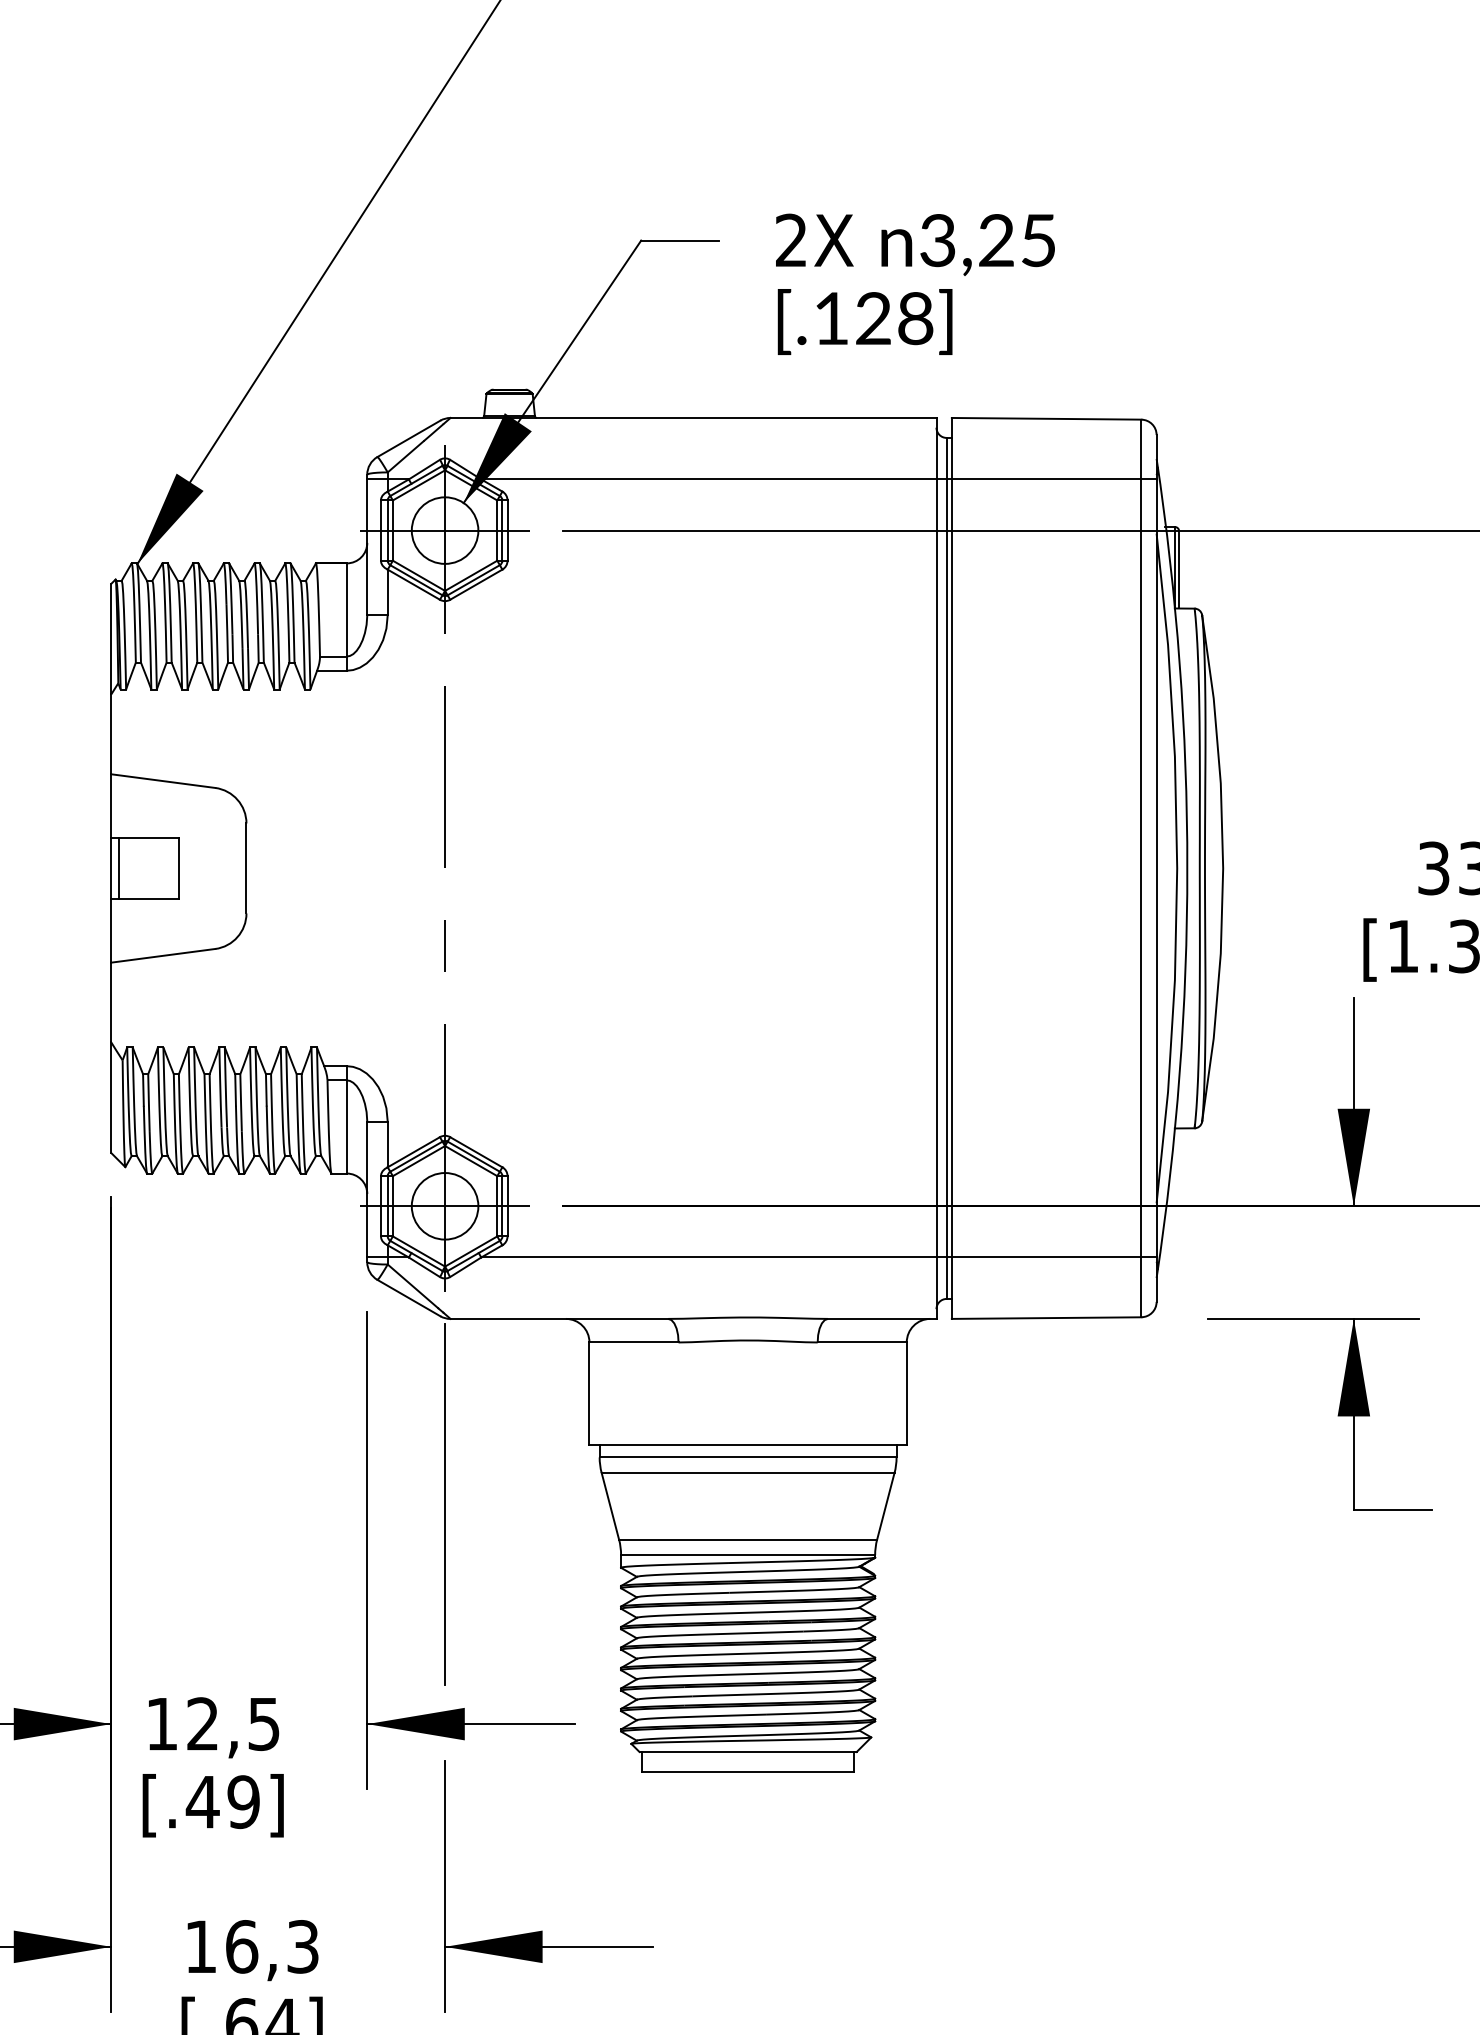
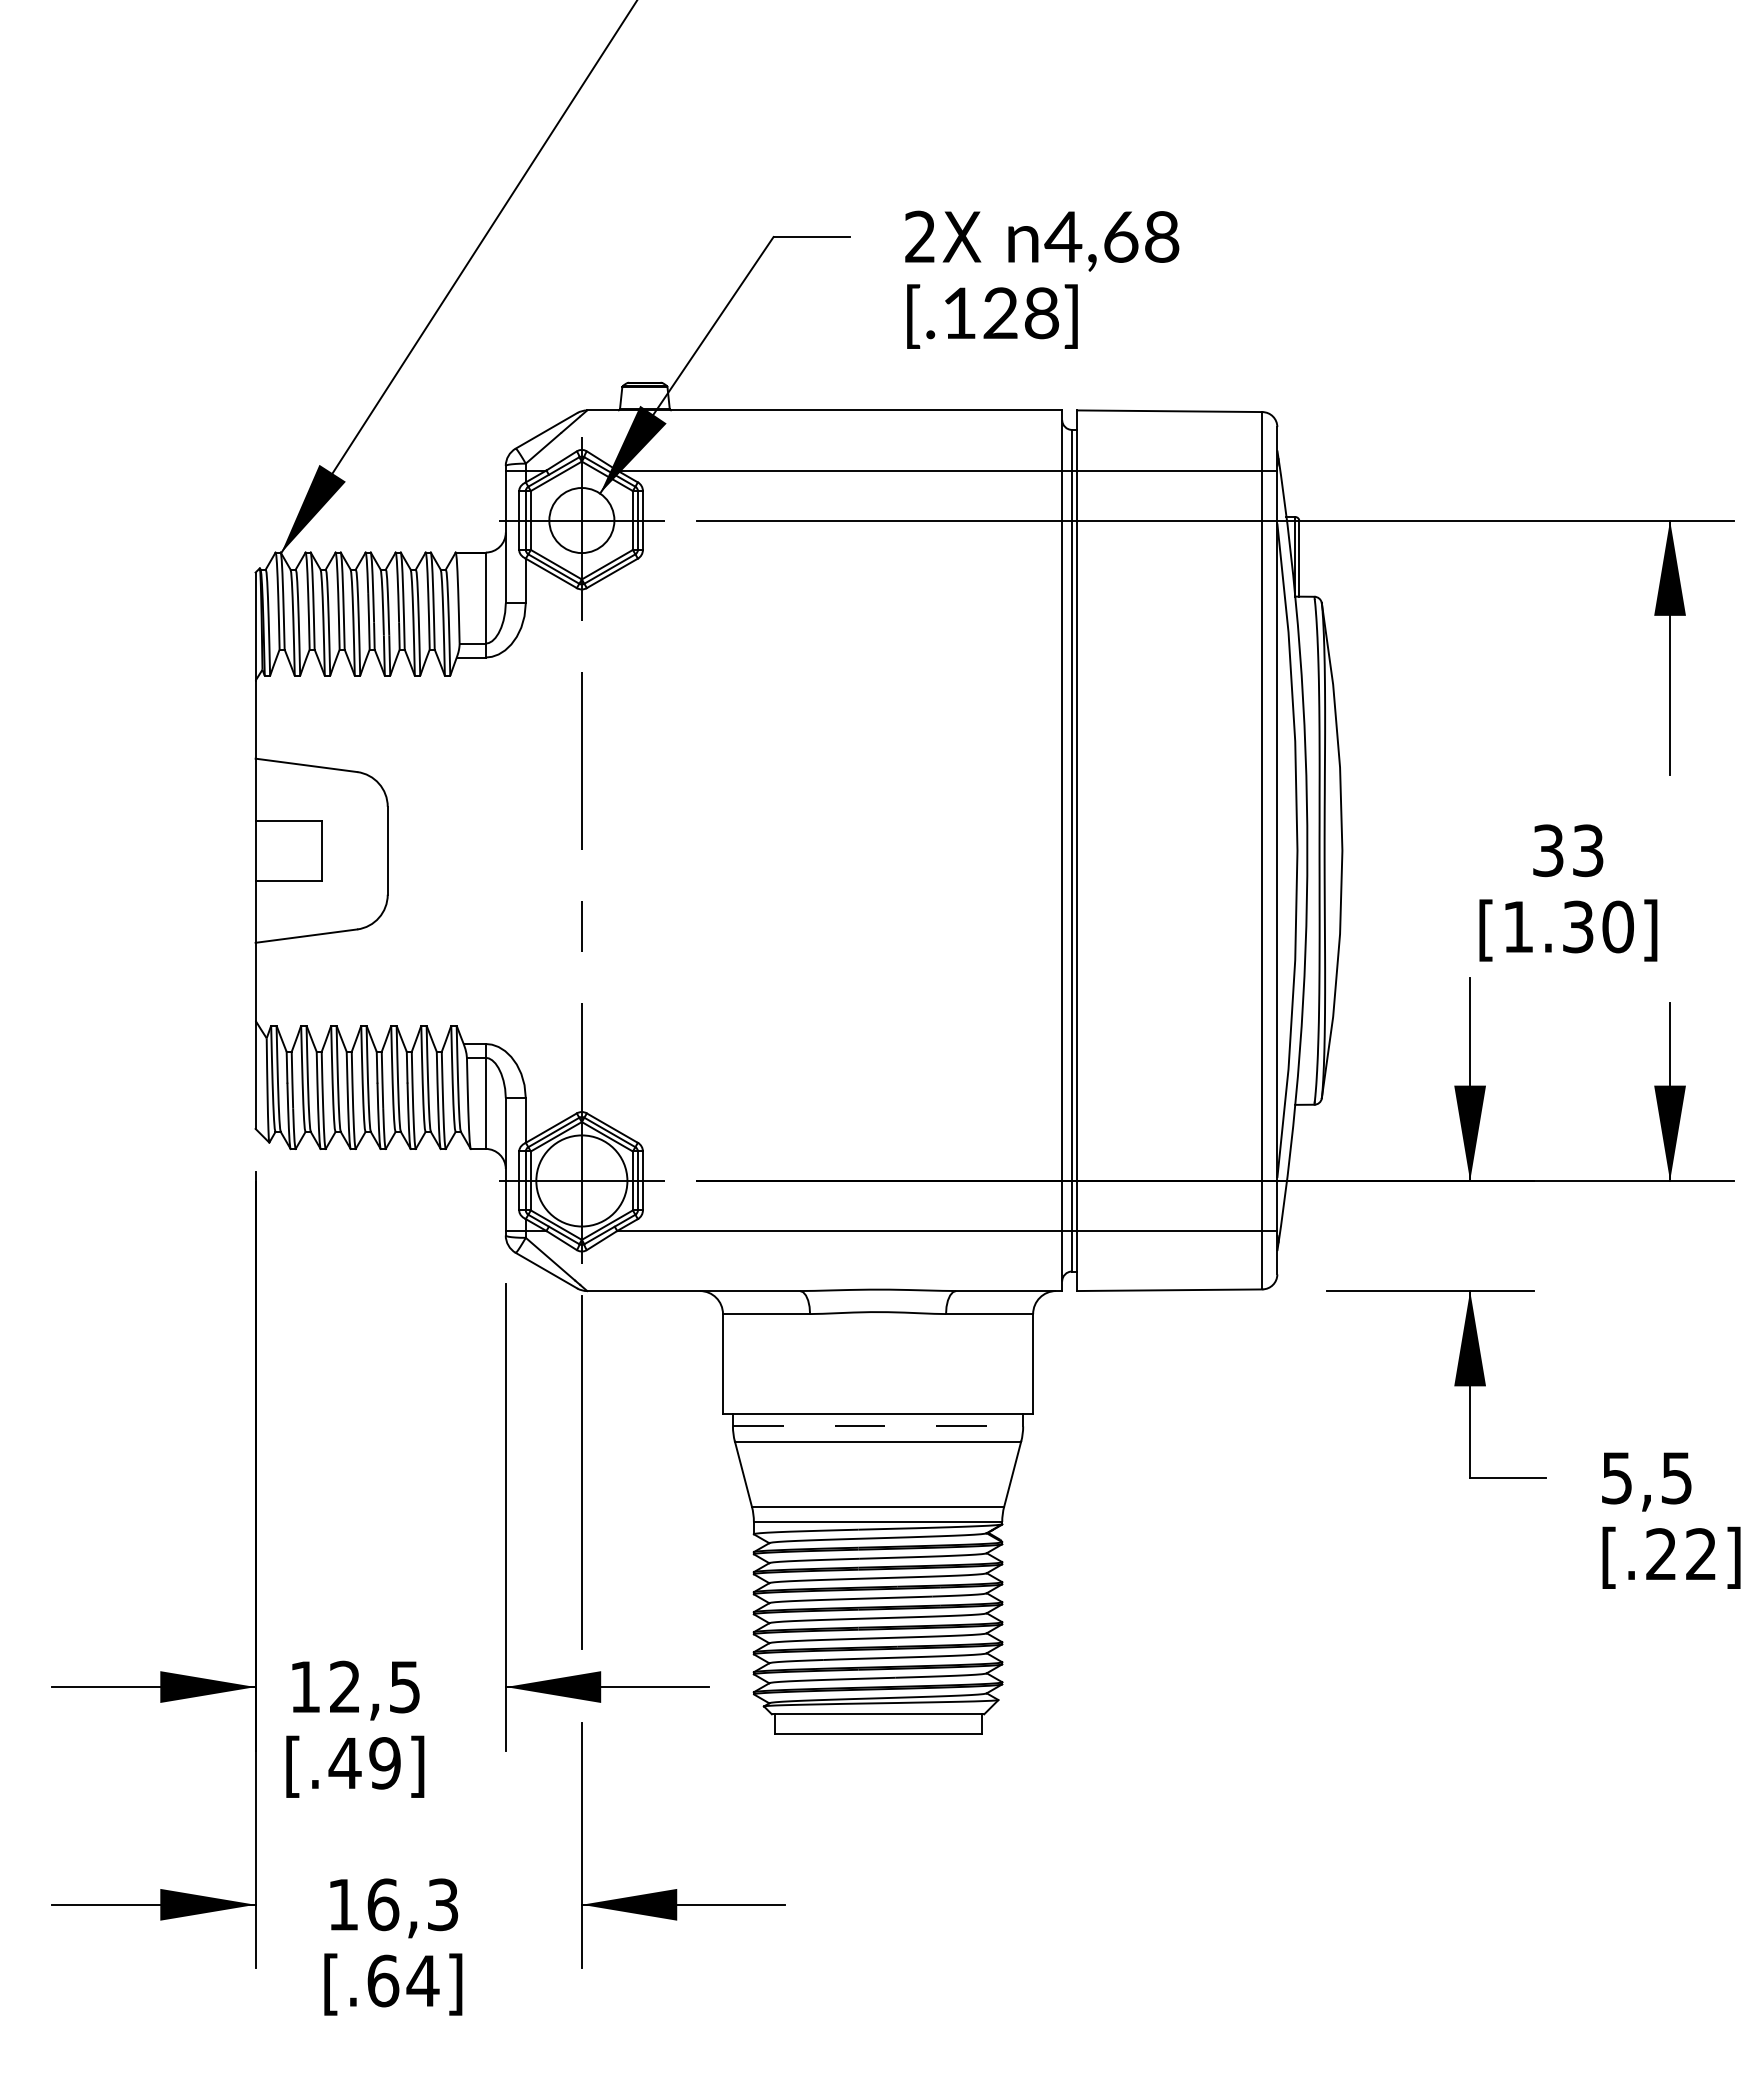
text: (986, 240) -> (1111, 236), 3,25 -> 4,68
line: (119, 868) -> (263, 850), removed
circle: (444, 1205) -> (581, 1180), size x1.4
line: (748, 1457) -> (878, 1426), solid -> dashed

